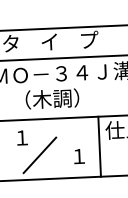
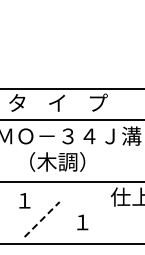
line: (100, 146) -> (104, 213), removed
line: (40, 155) -> (42, 219), solid -> dashed

